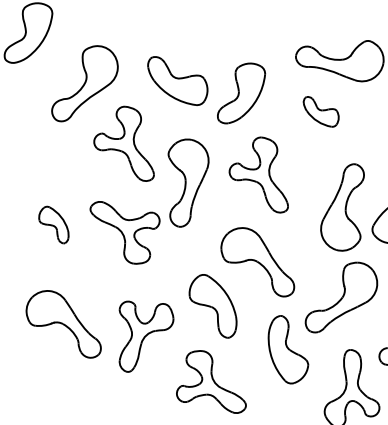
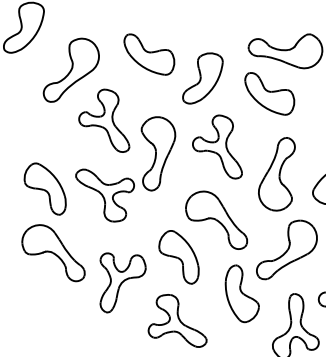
part: (177, 80) -> (149, 54), moved
part: (321, 111) -> (270, 93), size x1.67
part: (342, 207) -> (276, 174), moved
part: (53, 224) -> (44, 188), size x1.67
part: (63, 324) -> (53, 253), moved

